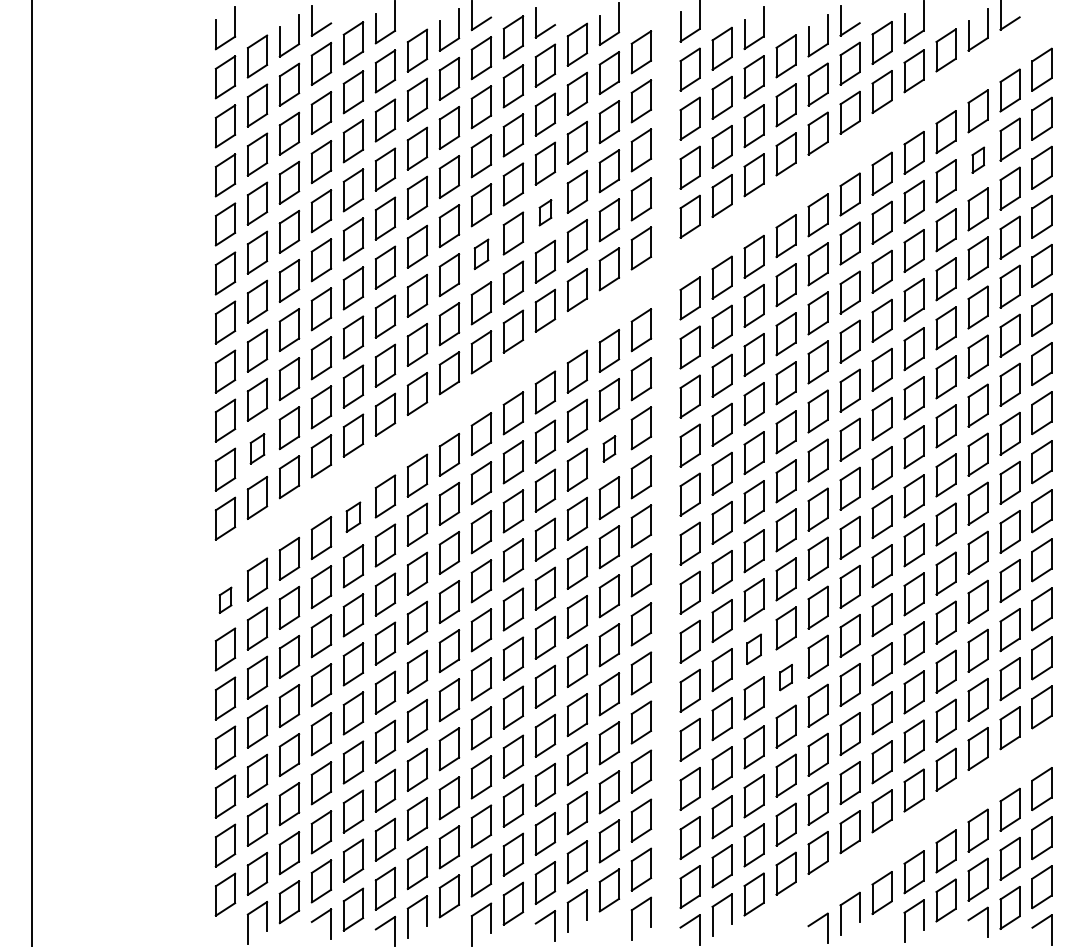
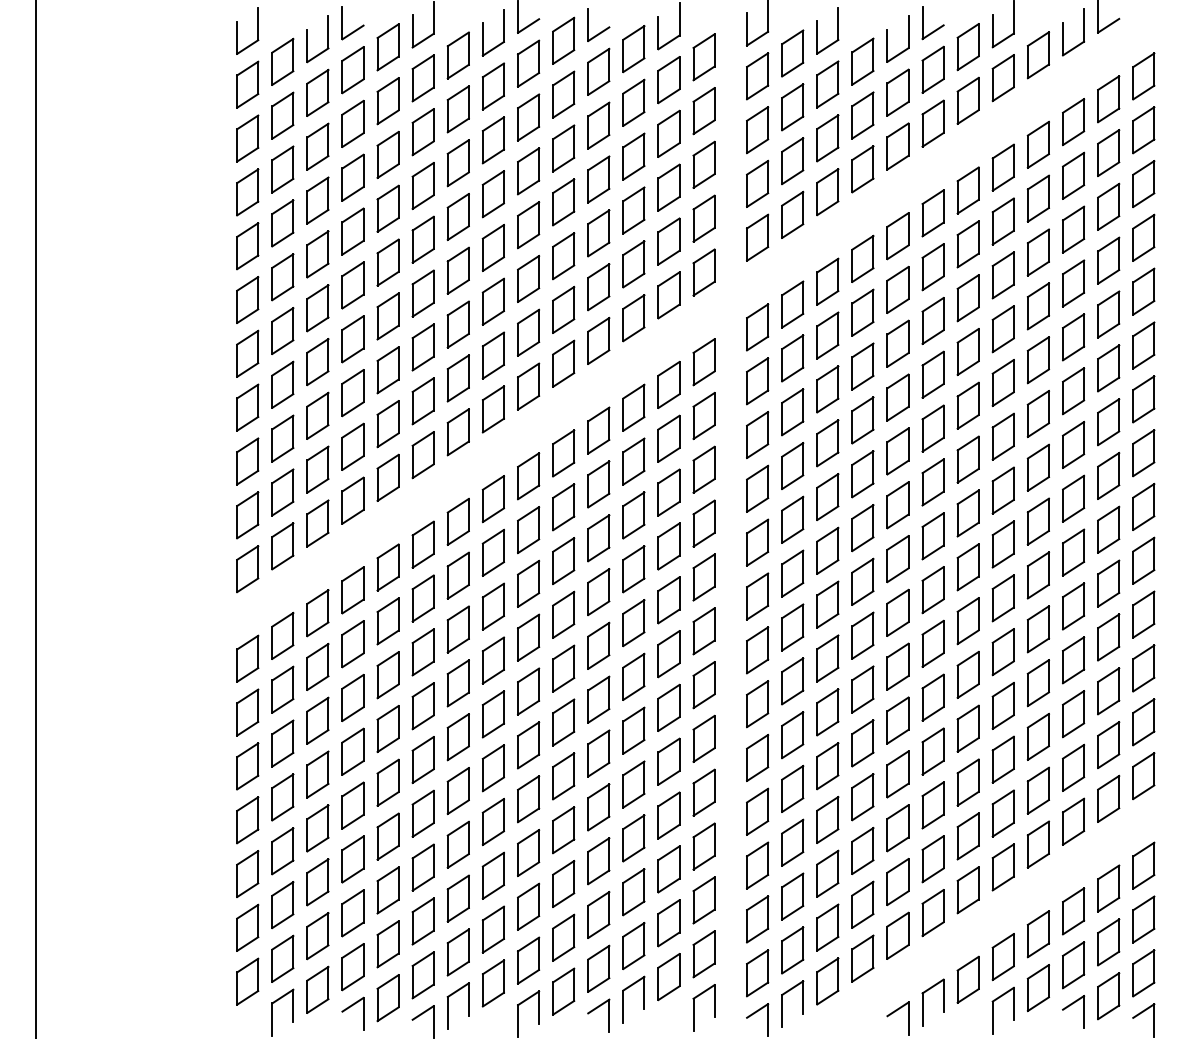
part: (978, 160) -> (1073, 175), size x1.67
part: (545, 212) -> (598, 233), size x1.67
part: (481, 253) -> (528, 278), size x1.43
part: (257, 448) -> (282, 492), size x1.43
part: (608, 448) -> (668, 492), size x1.67
part: (352, 517) -> (387, 567), size x1.43
part: (225, 600) -> (247, 658), size x1.67
part: (753, 649) -> (827, 712), size x1.43
part: (785, 677) -> (862, 743), size x1.67

